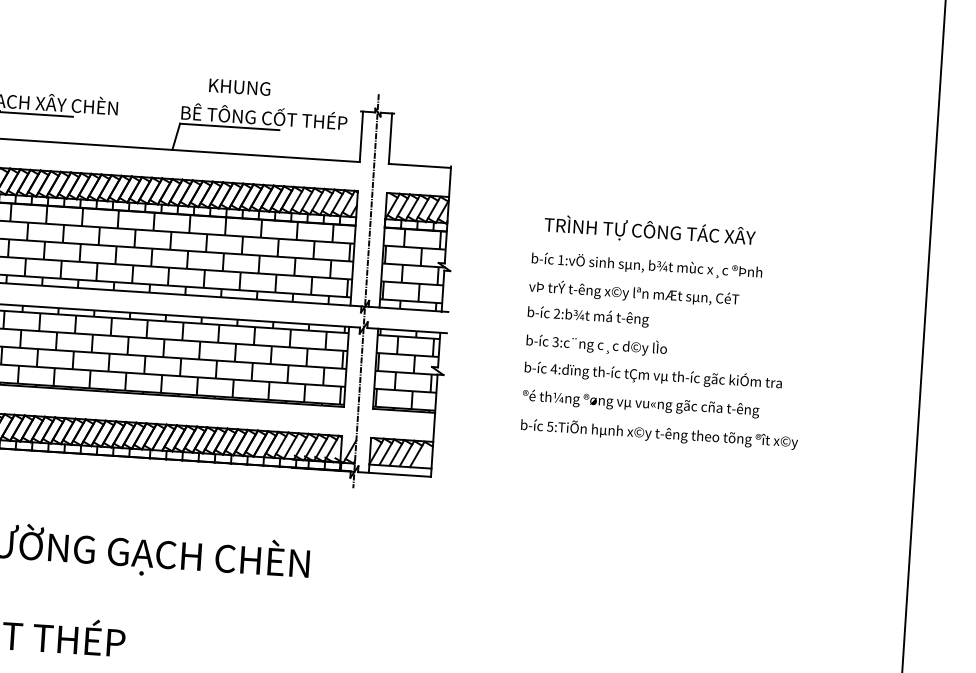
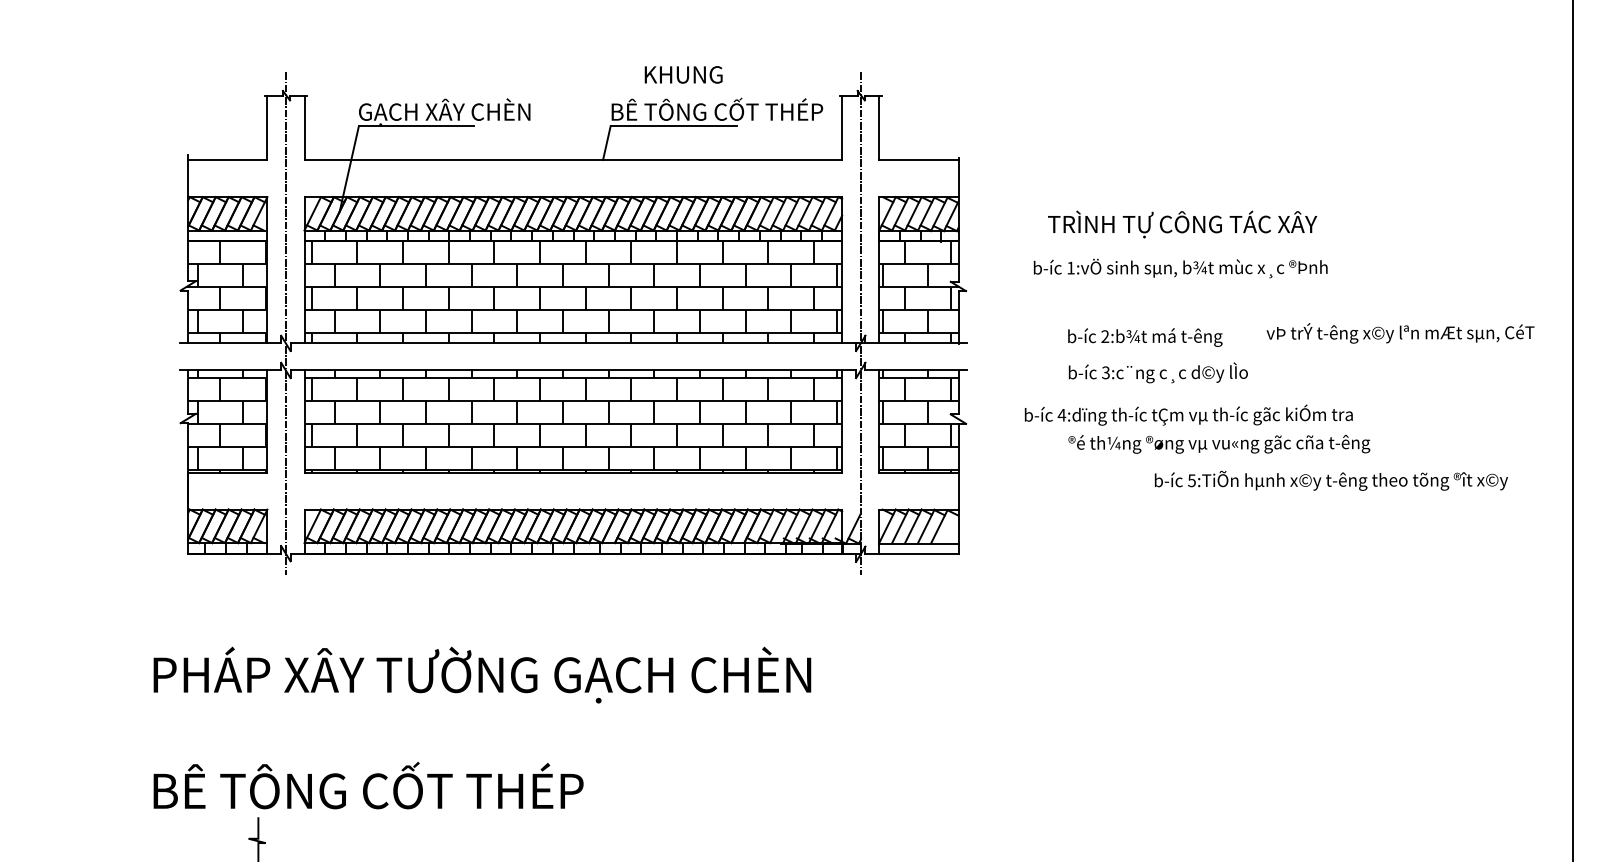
text: (649, 231) -> (1182, 224), moved
text: (646, 265) -> (1180, 268), moved
text: (634, 293) -> (1400, 333), moved
text: (653, 374) -> (1188, 414), moved
text: (658, 433) -> (1330, 480), moved

